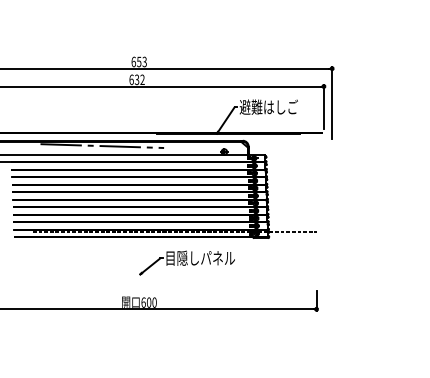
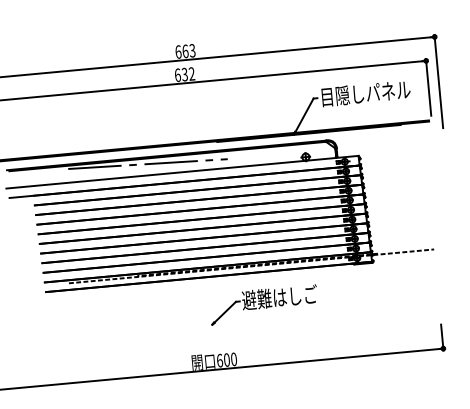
text: (139, 61) -> (185, 50), 653 -> 663
text: (274, 106) -> (364, 92), 避難はしご -> 目隠しパネル
text: (199, 257) -> (286, 295), 目隠しパネル -> 避難はしご

